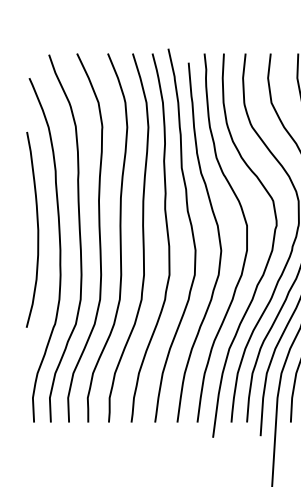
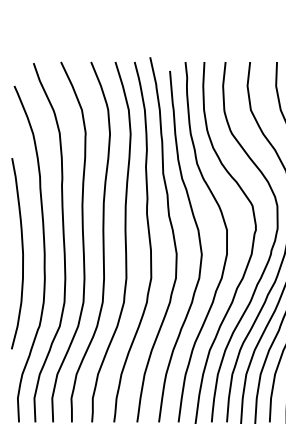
curve: (37, 229) -> (22, 253), moved

